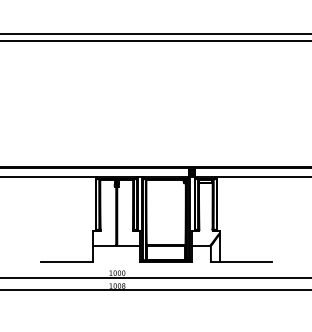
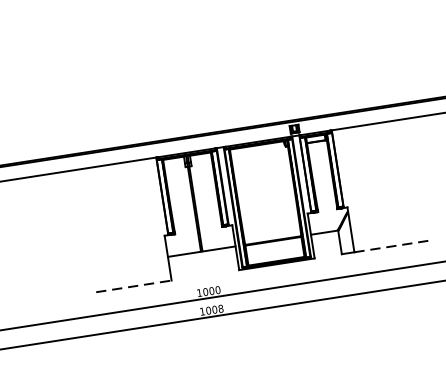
line: (67, 261) -> (133, 285), solid -> dashed
line: (246, 261) -> (393, 245), solid -> dashed

